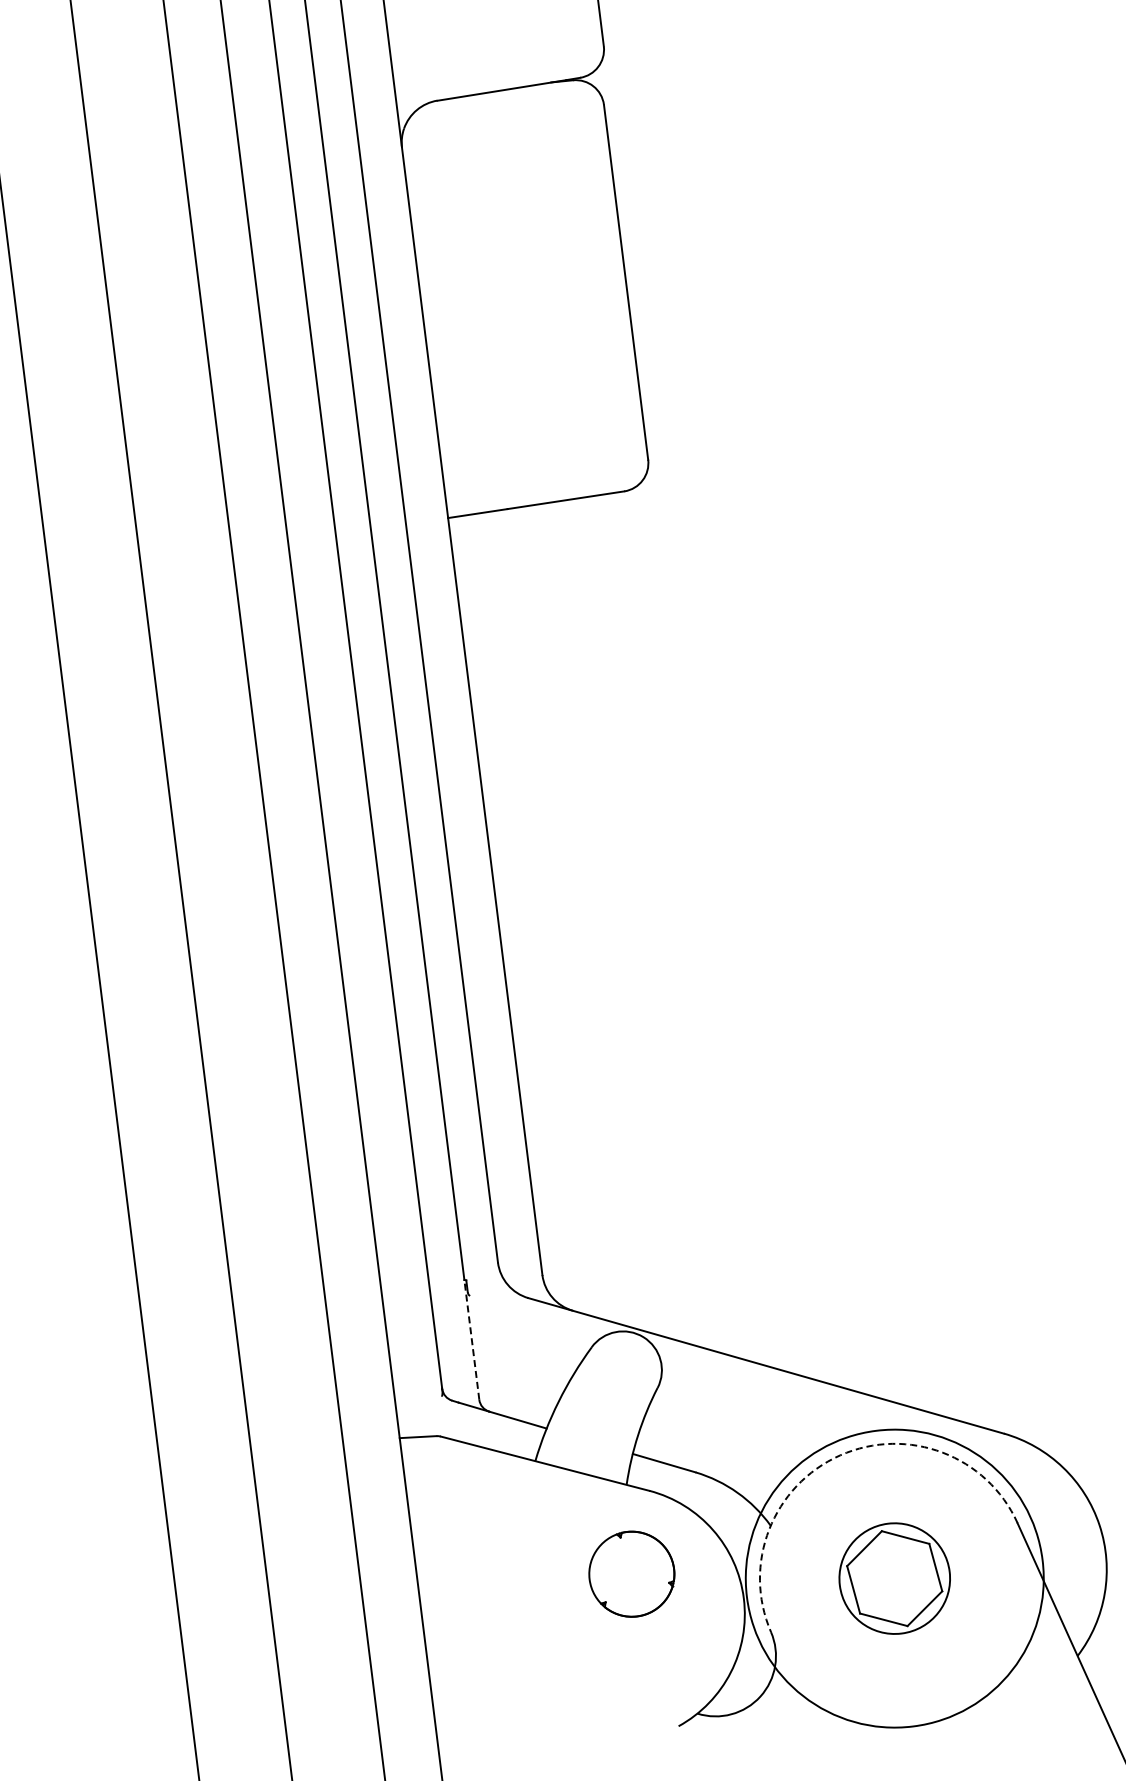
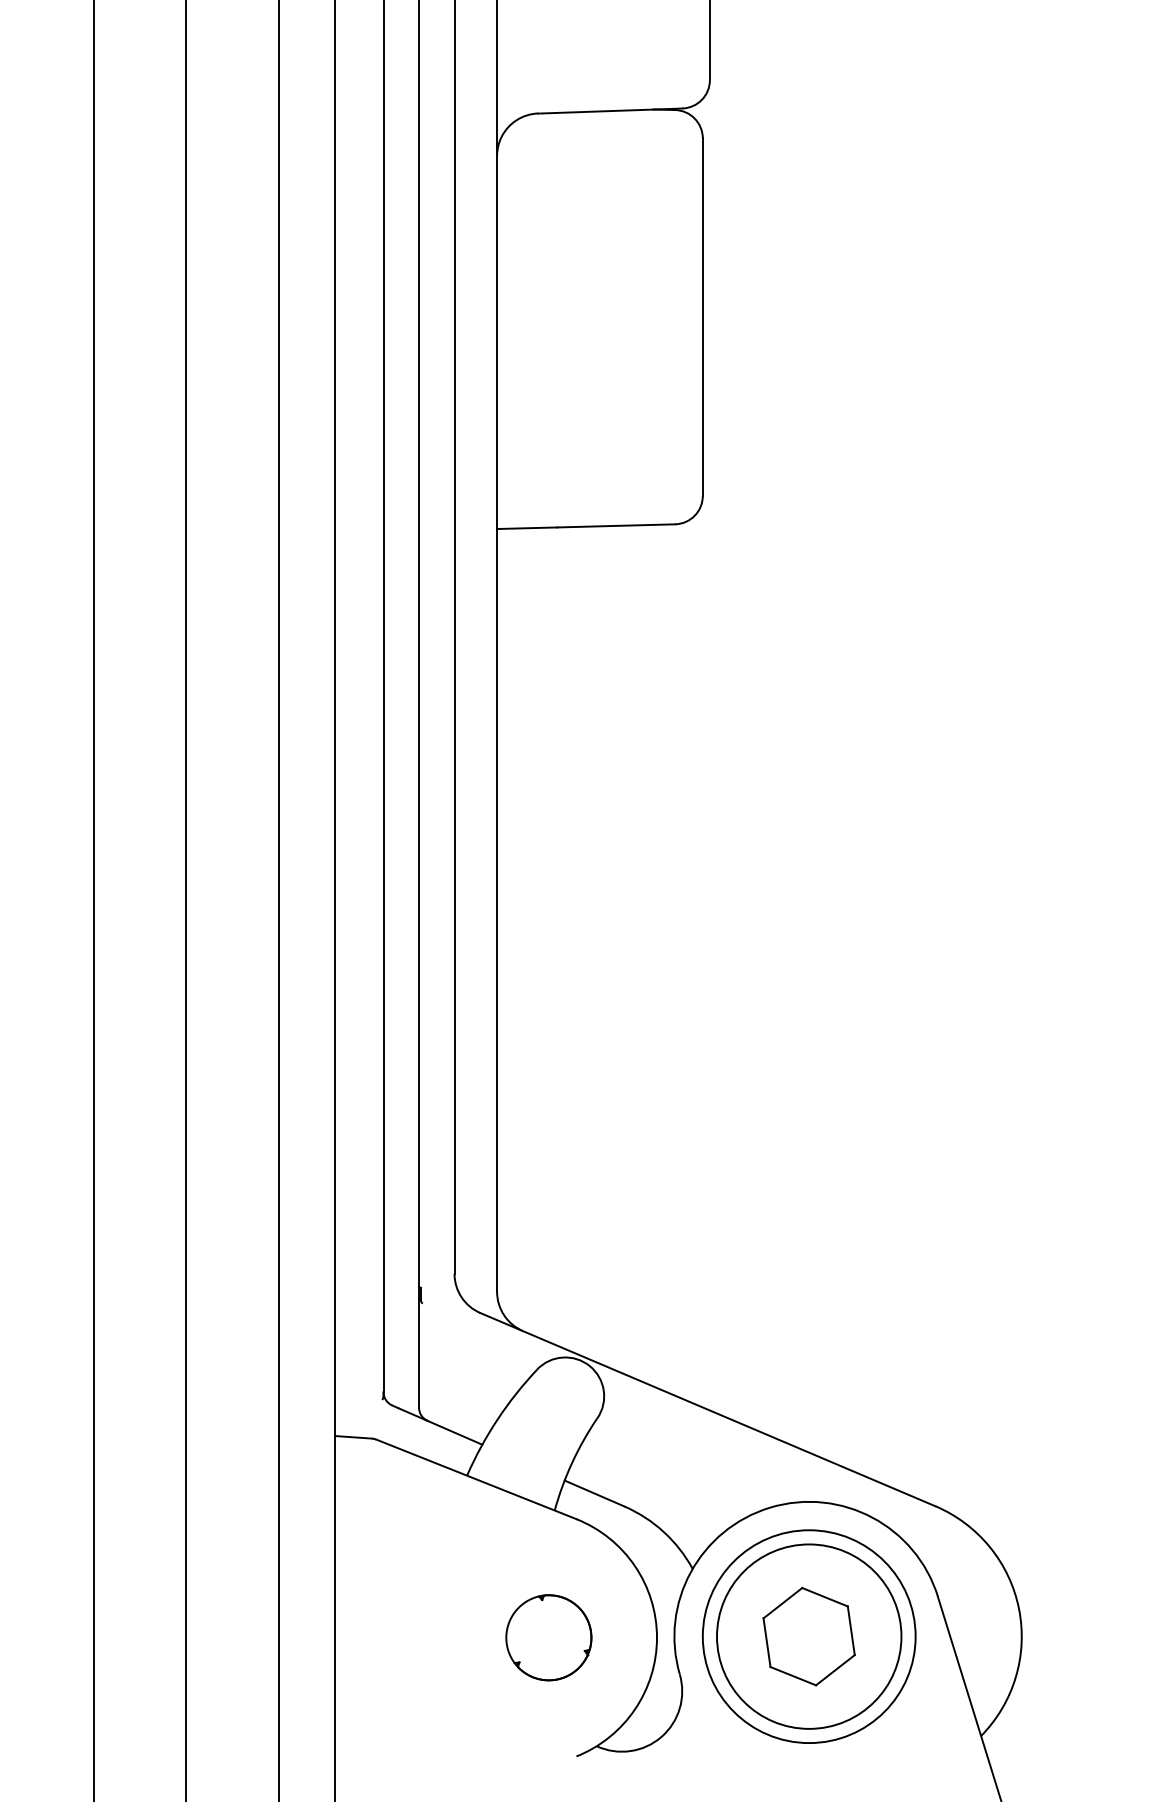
line: (472, 1338) -> (419, 1346), dashed -> solid
arc: (840, 1455) -> (770, 1507), dashed -> solid
part: (631, 1573) -> (548, 1637), moved
circle: (894, 1578) -> (808, 1636), size x0.71
circle: (895, 1578) -> (809, 1636), size x1.67

